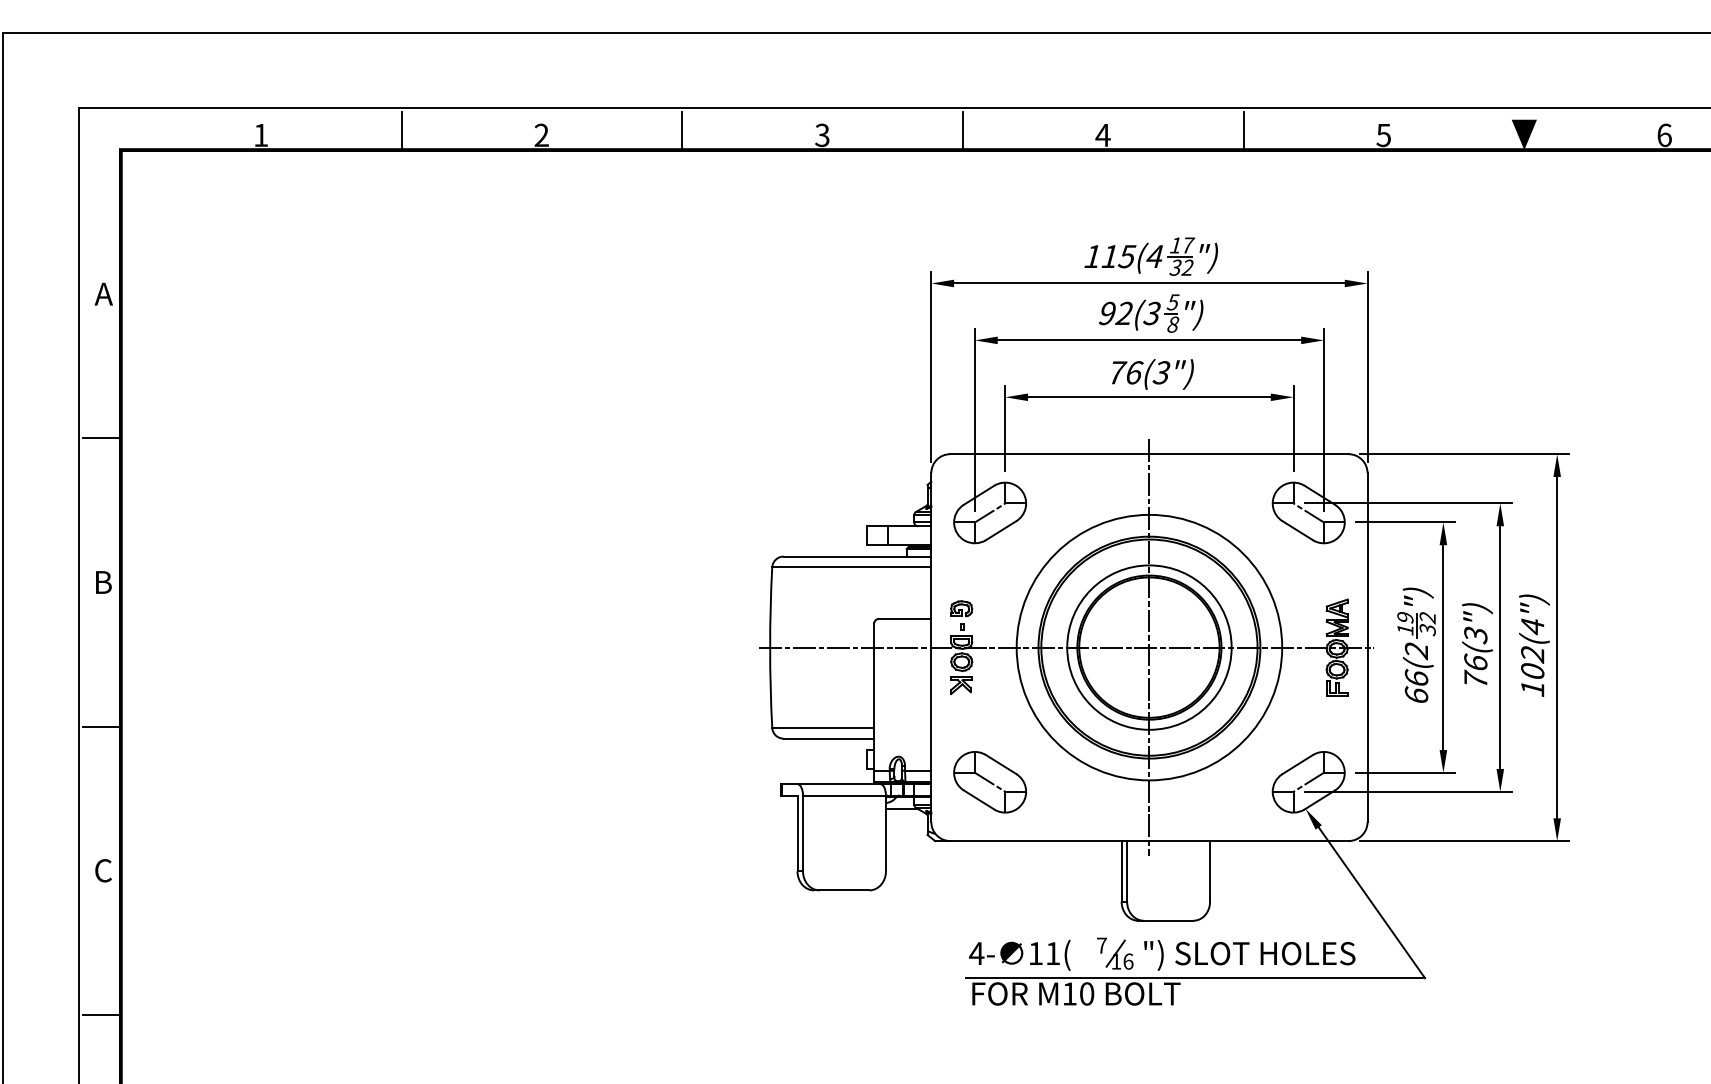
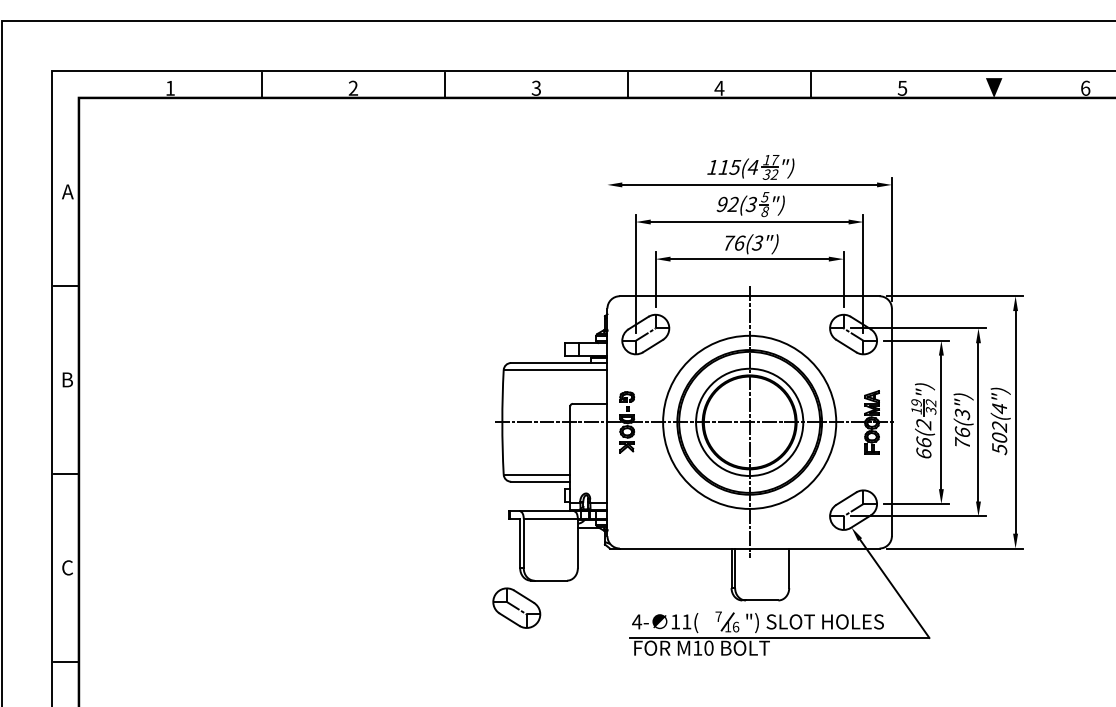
line: (931, 367) -> (607, 239), removed
text: (1532, 689) -> (999, 449), 102(4") -> 502(4")
part: (989, 781) -> (516, 607), moved

